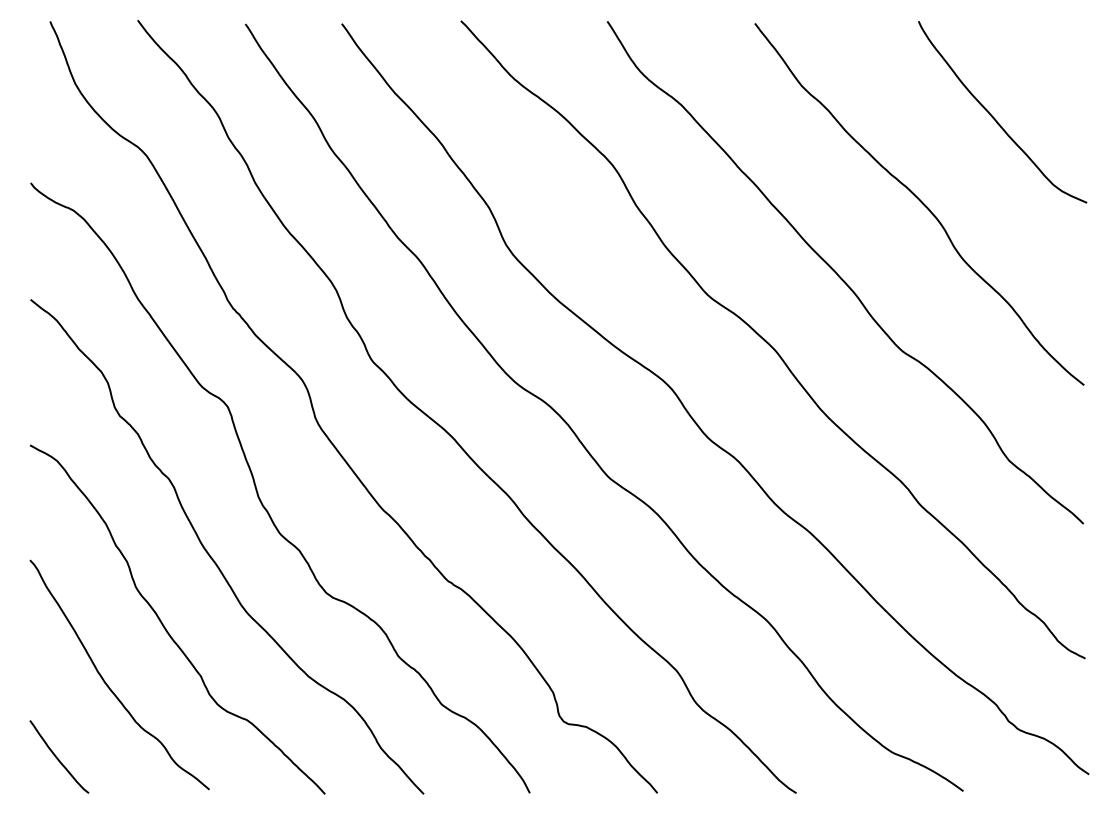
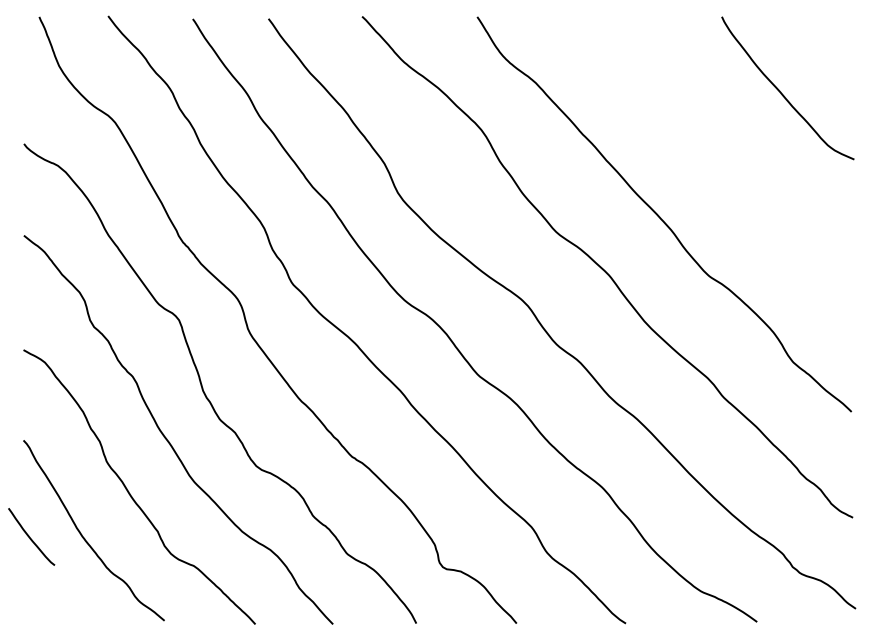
curve: (920, 202) -> (723, 159), removed
curve: (57, 757) -> (30, 537), moved

